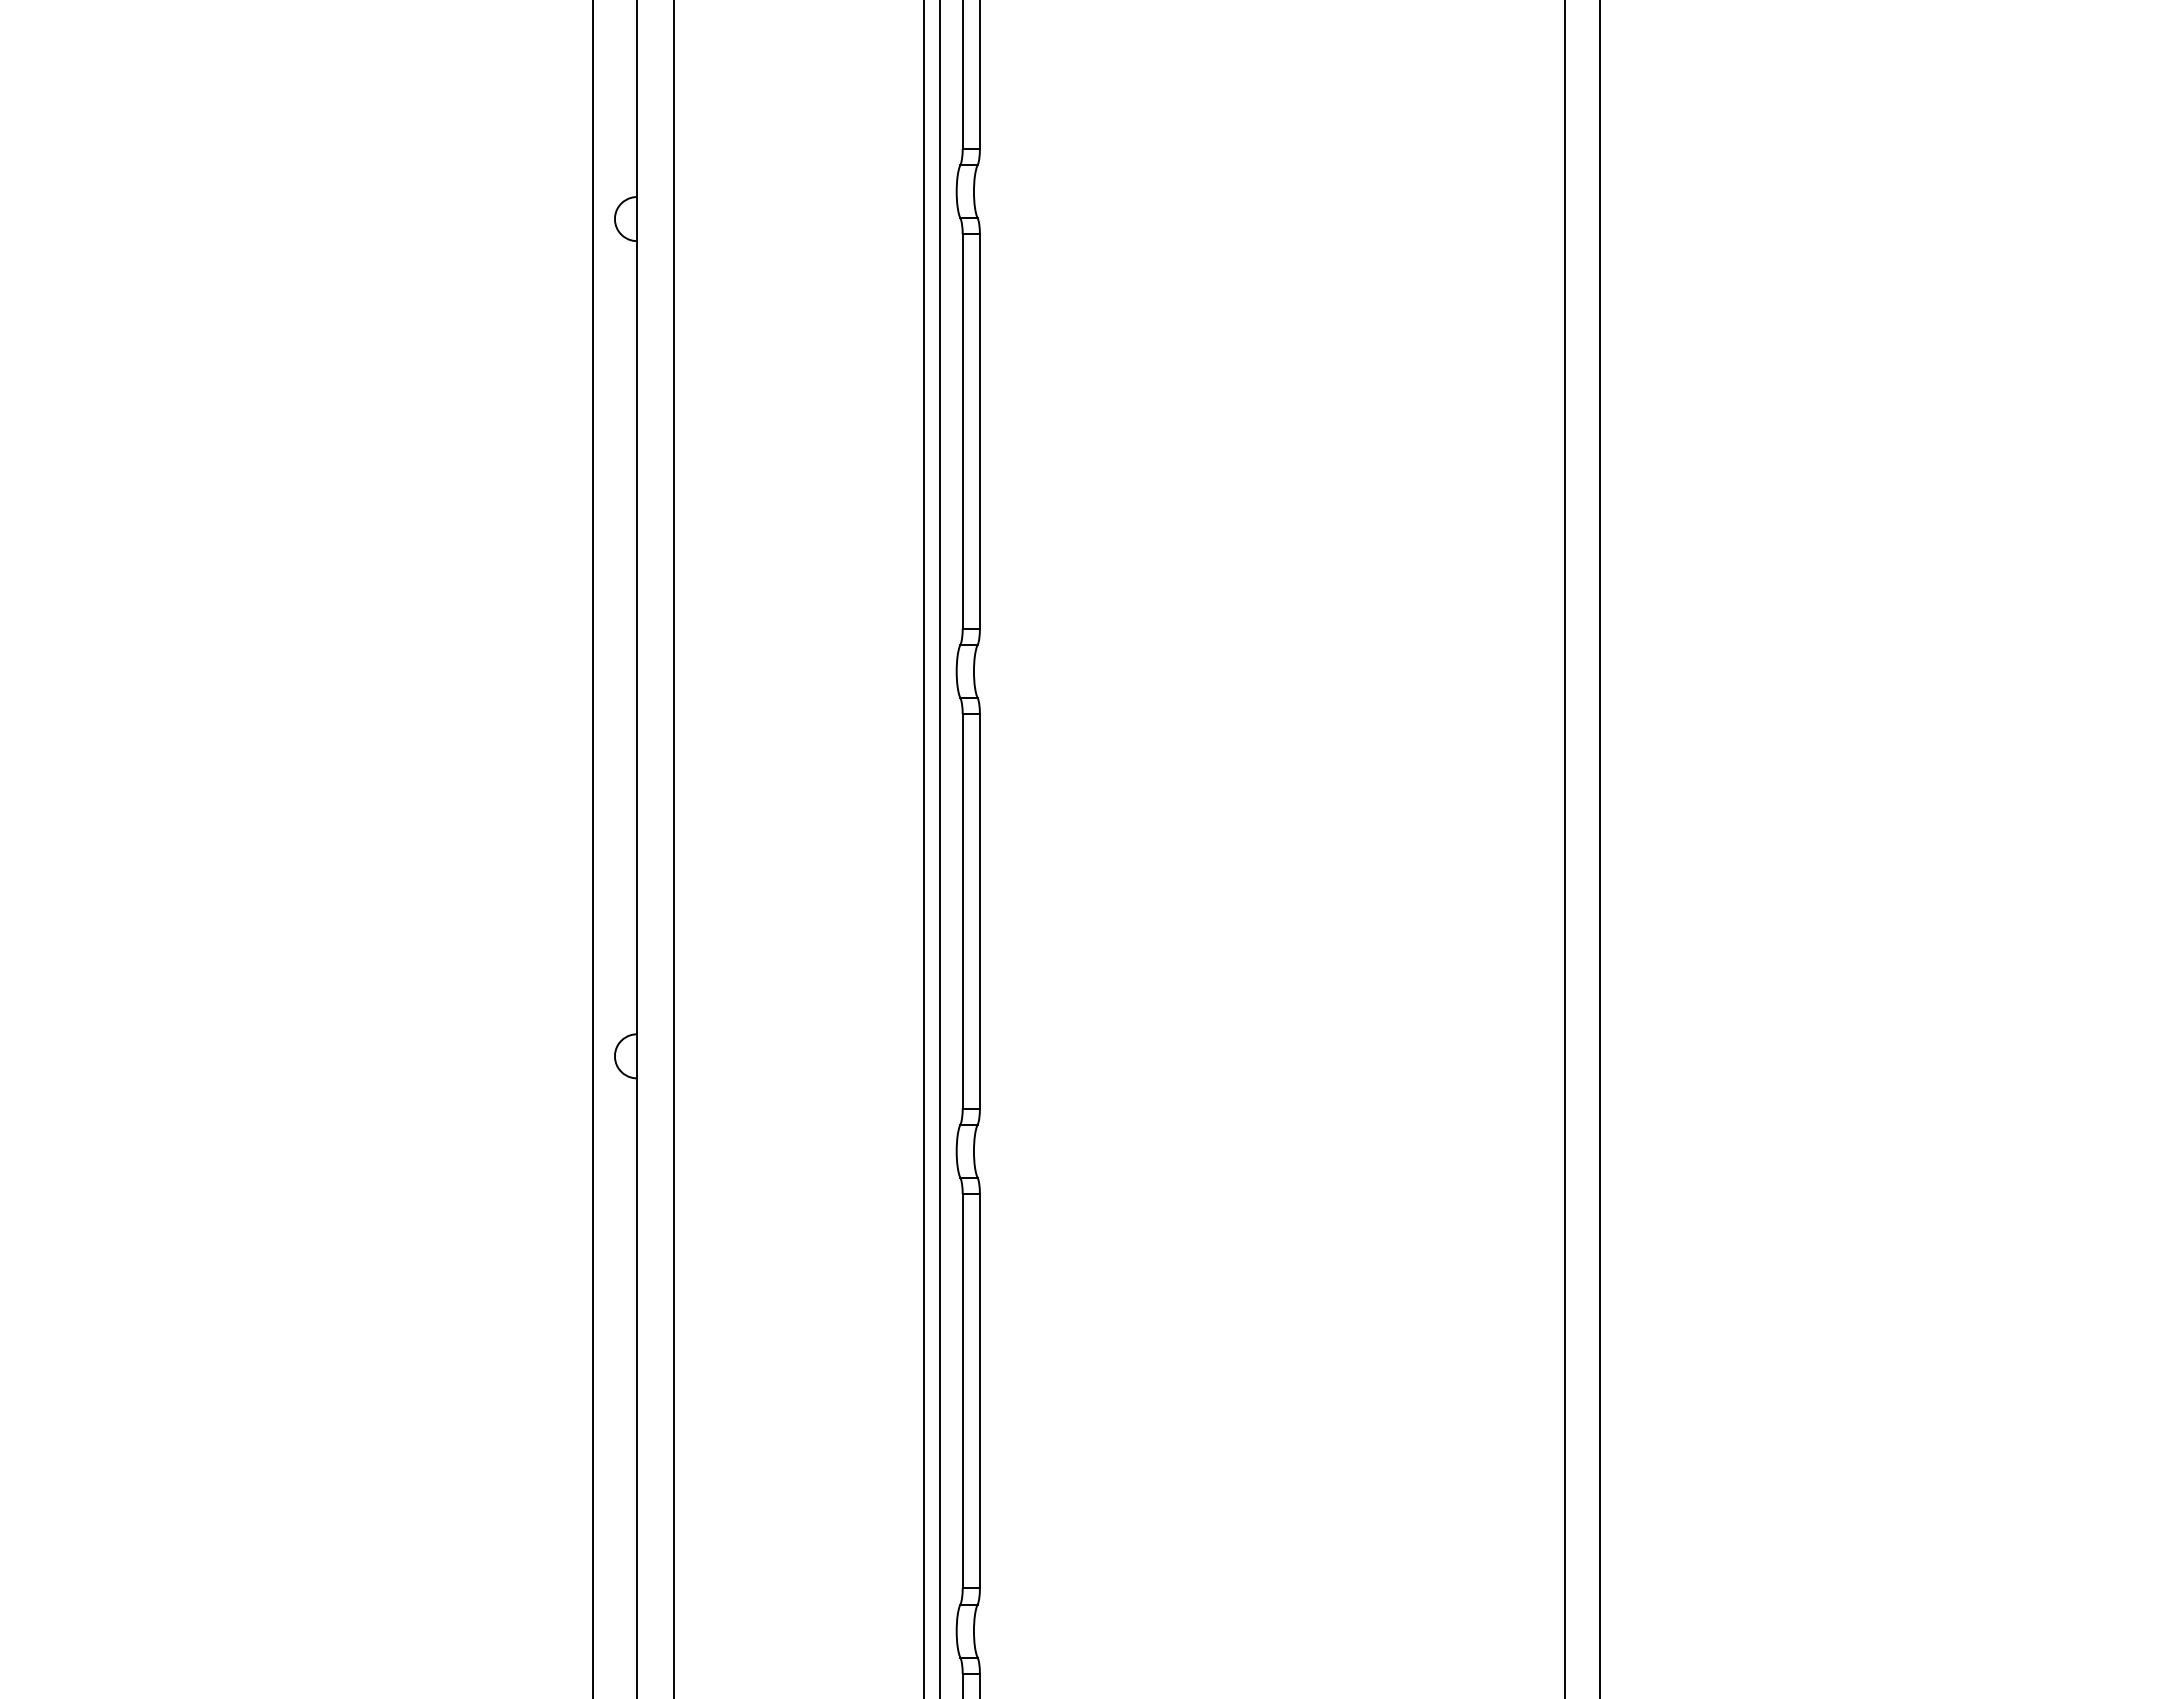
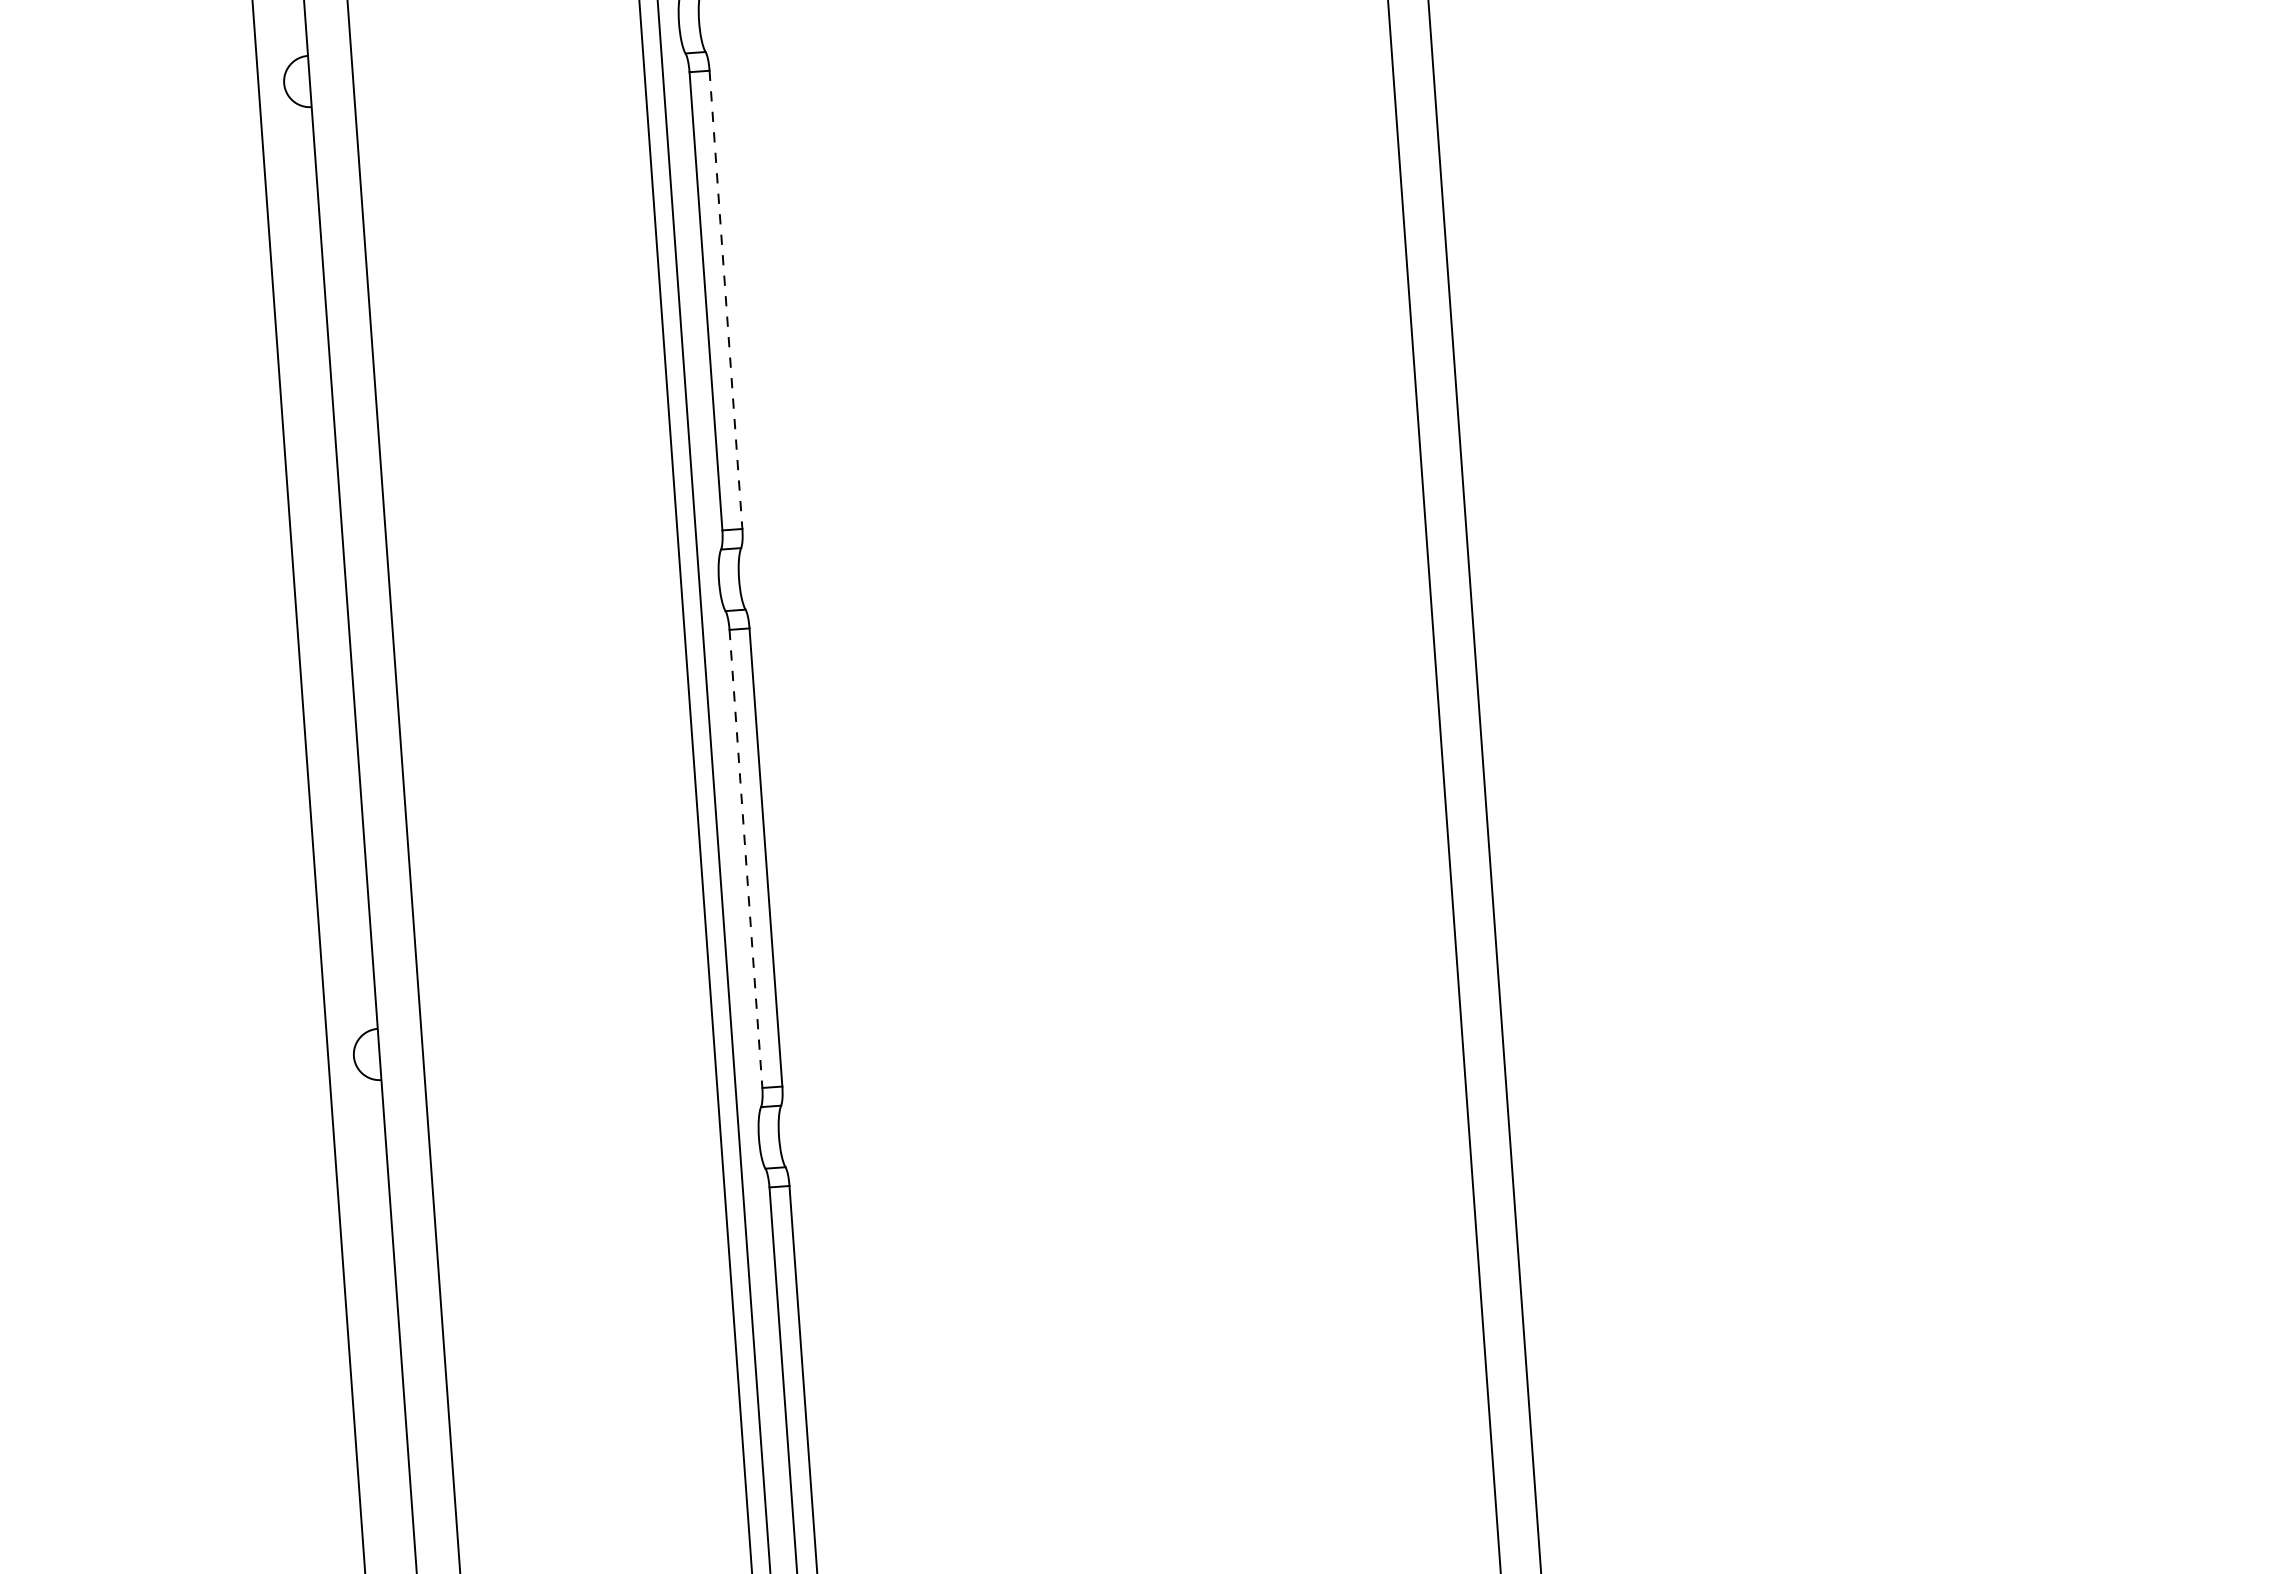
line: (979, 432) -> (725, 300), solid -> dashed
line: (962, 911) -> (745, 859), solid -> dashed

